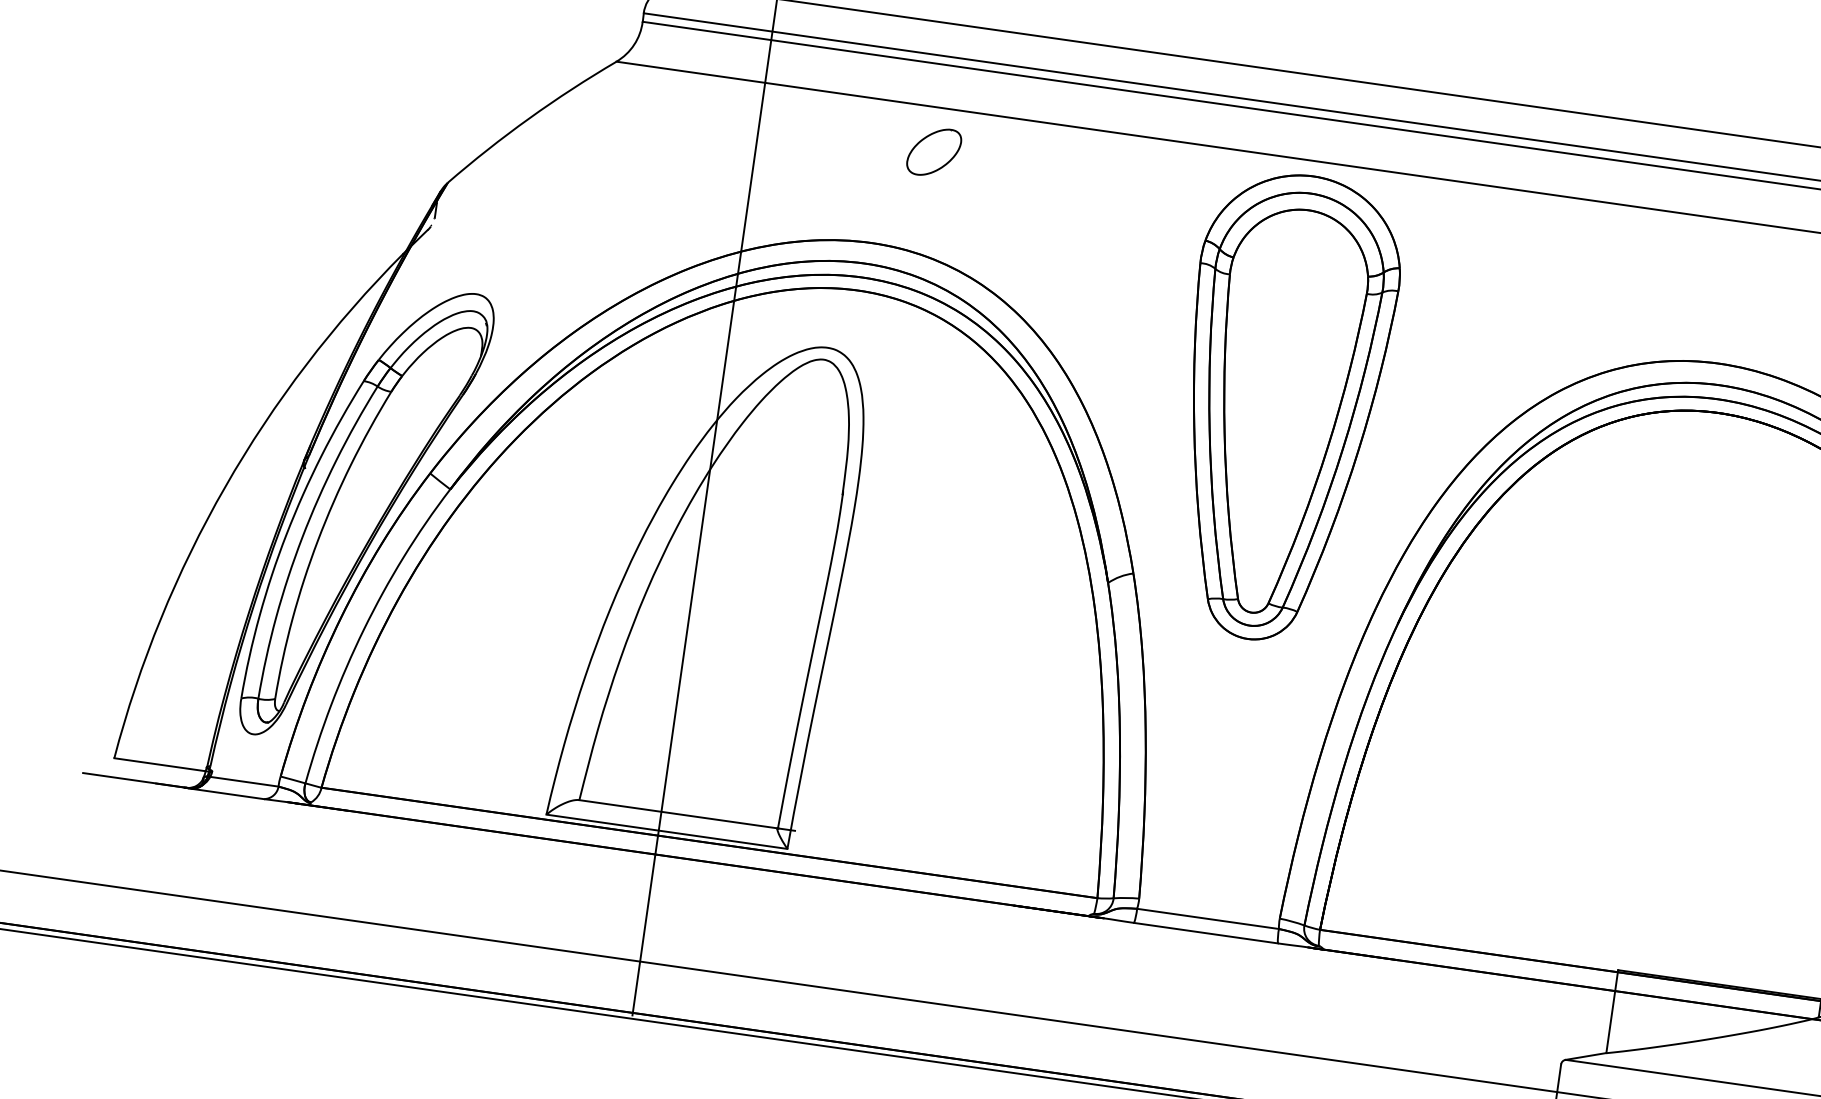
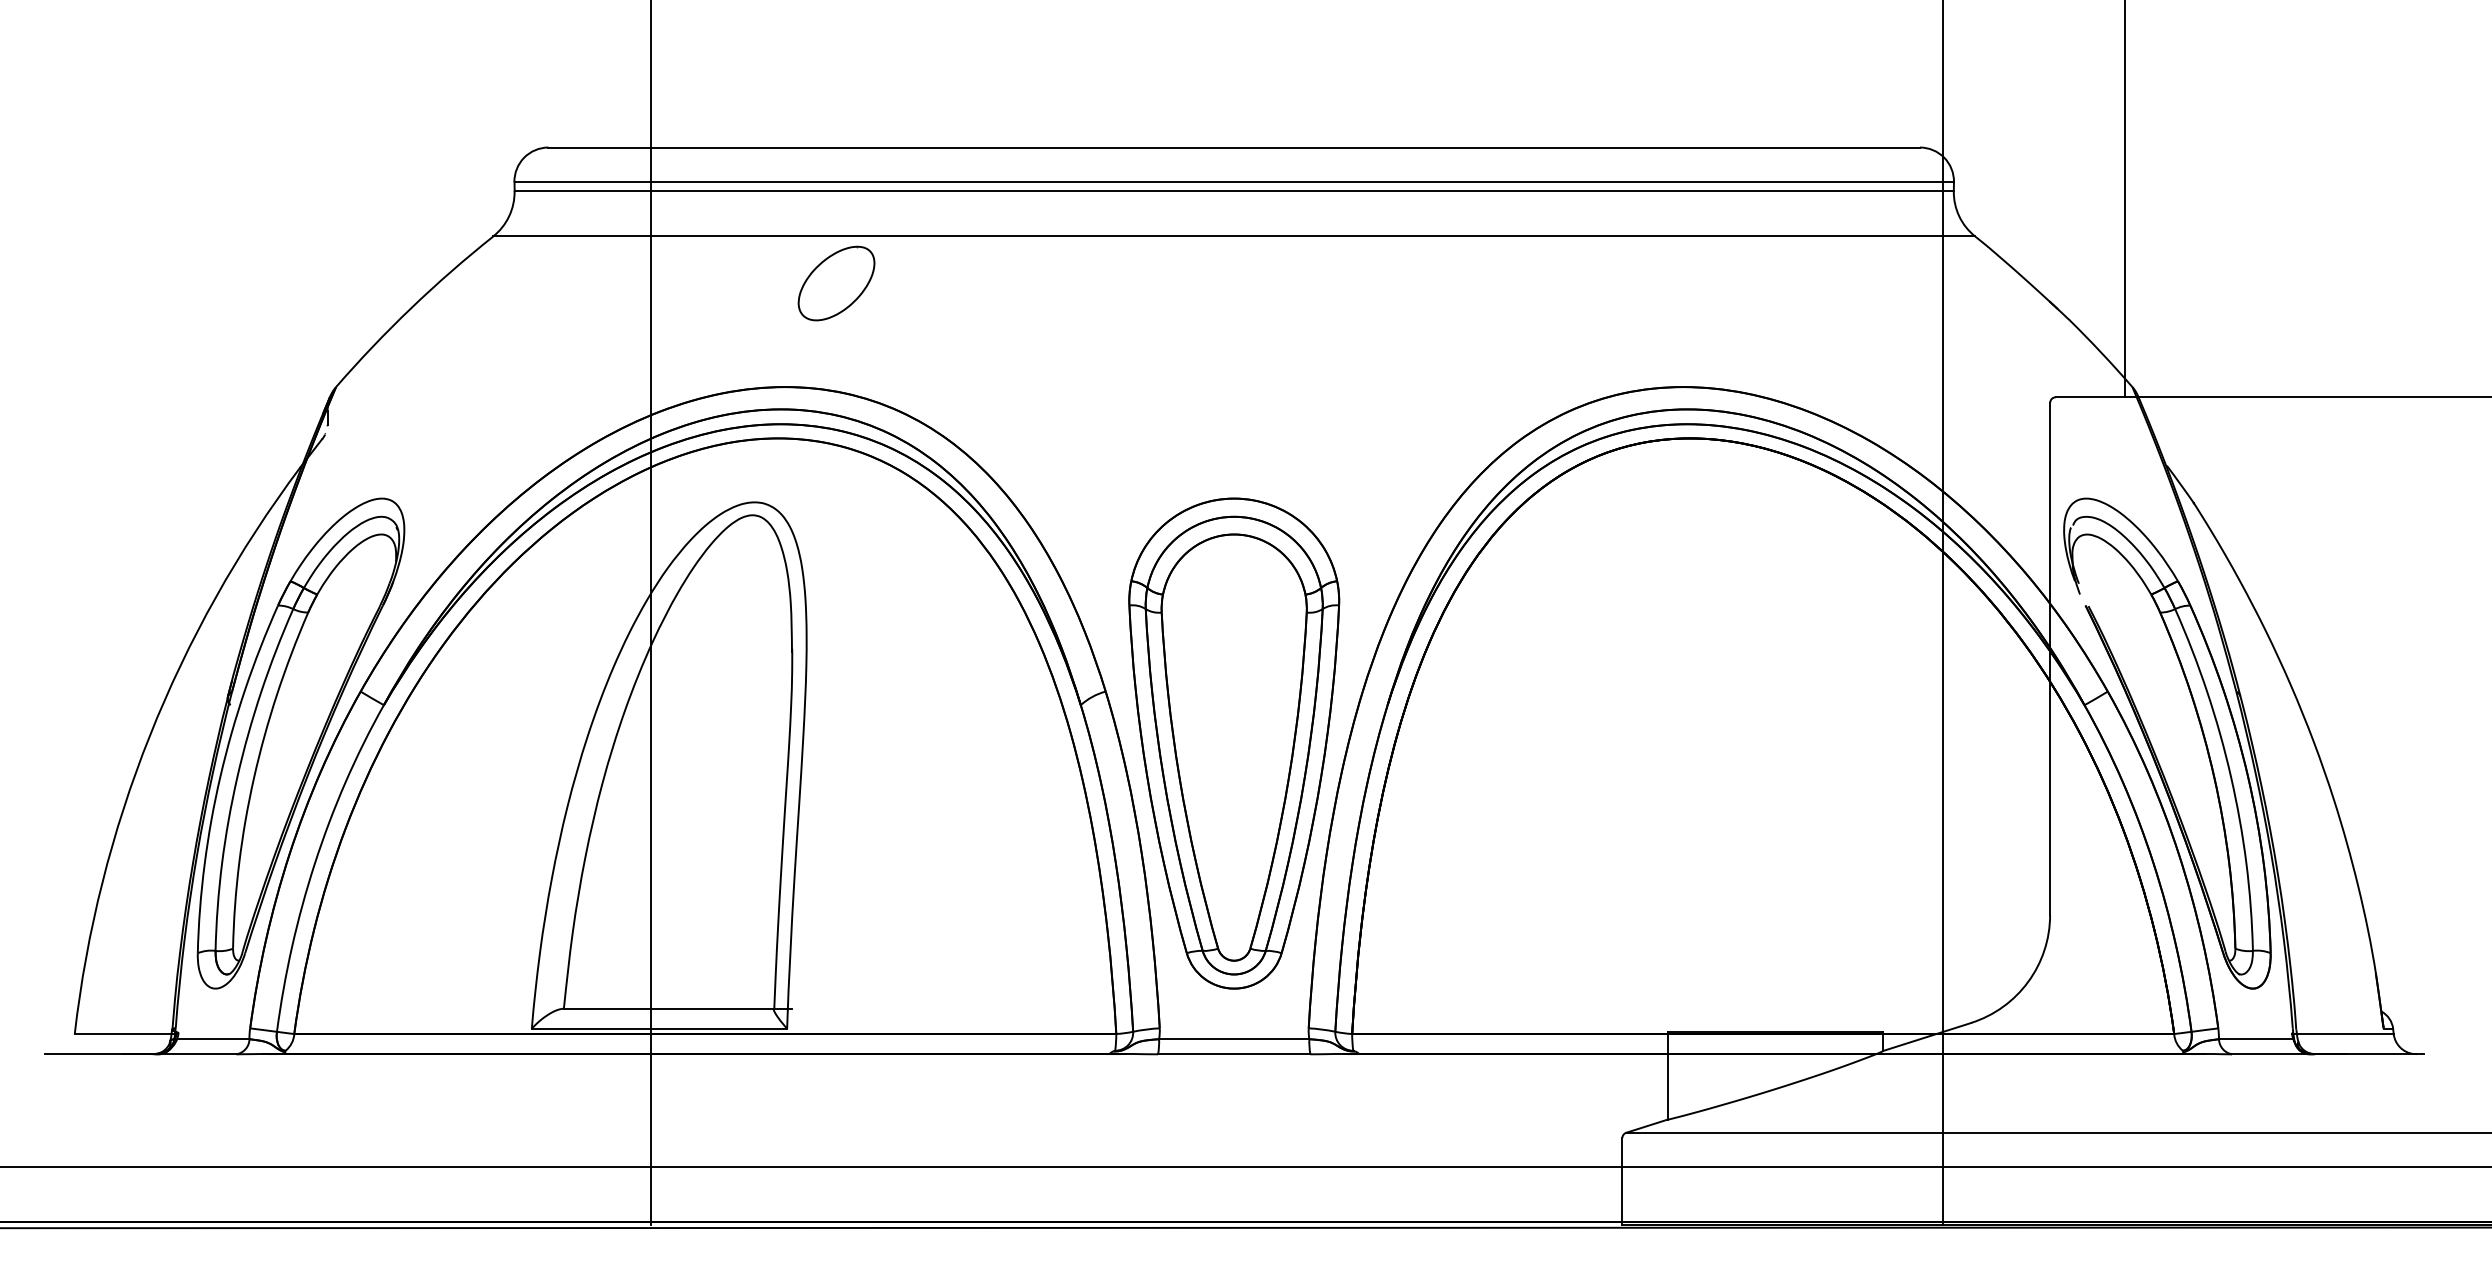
part: (934, 152) -> (836, 283), size x1.43
part: (1281, 407) -> (1234, 743), moved

